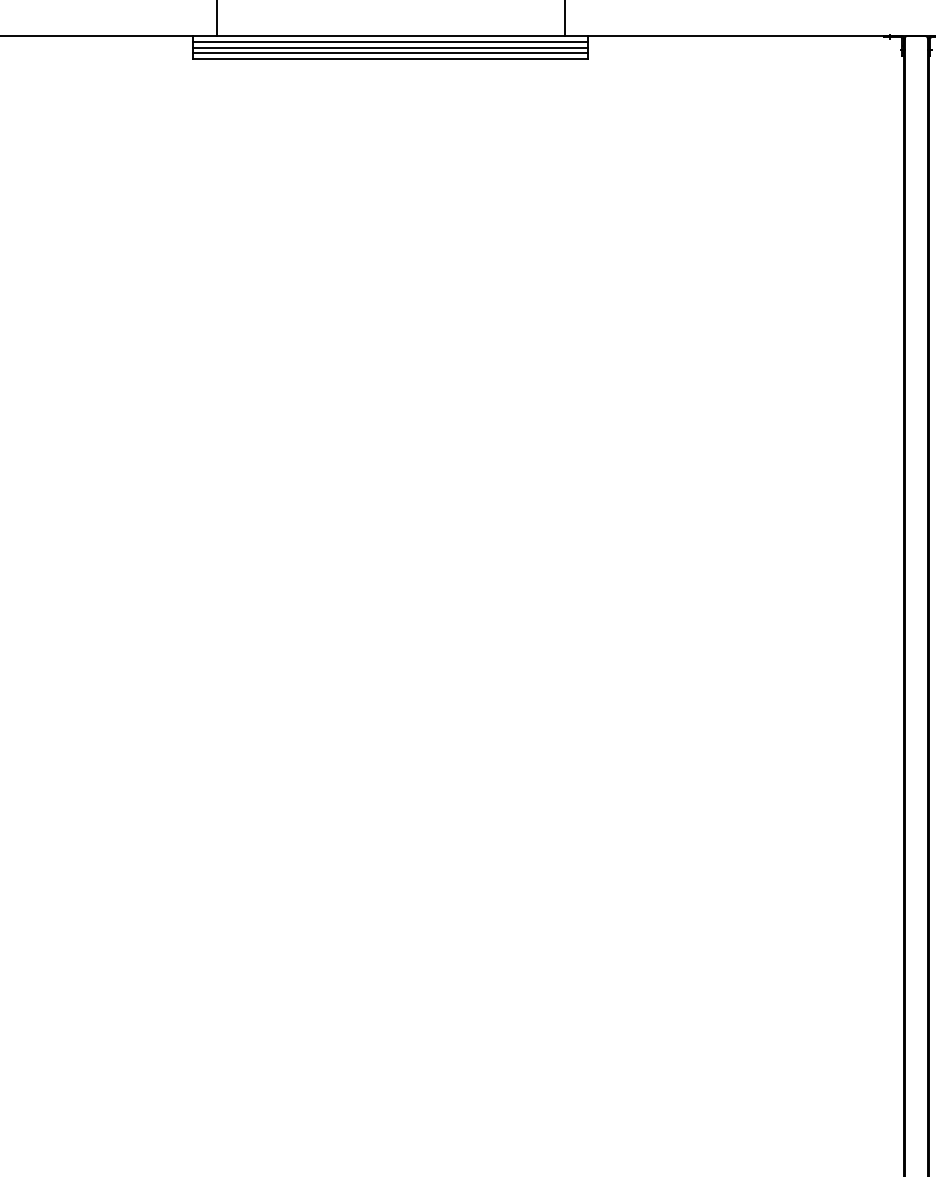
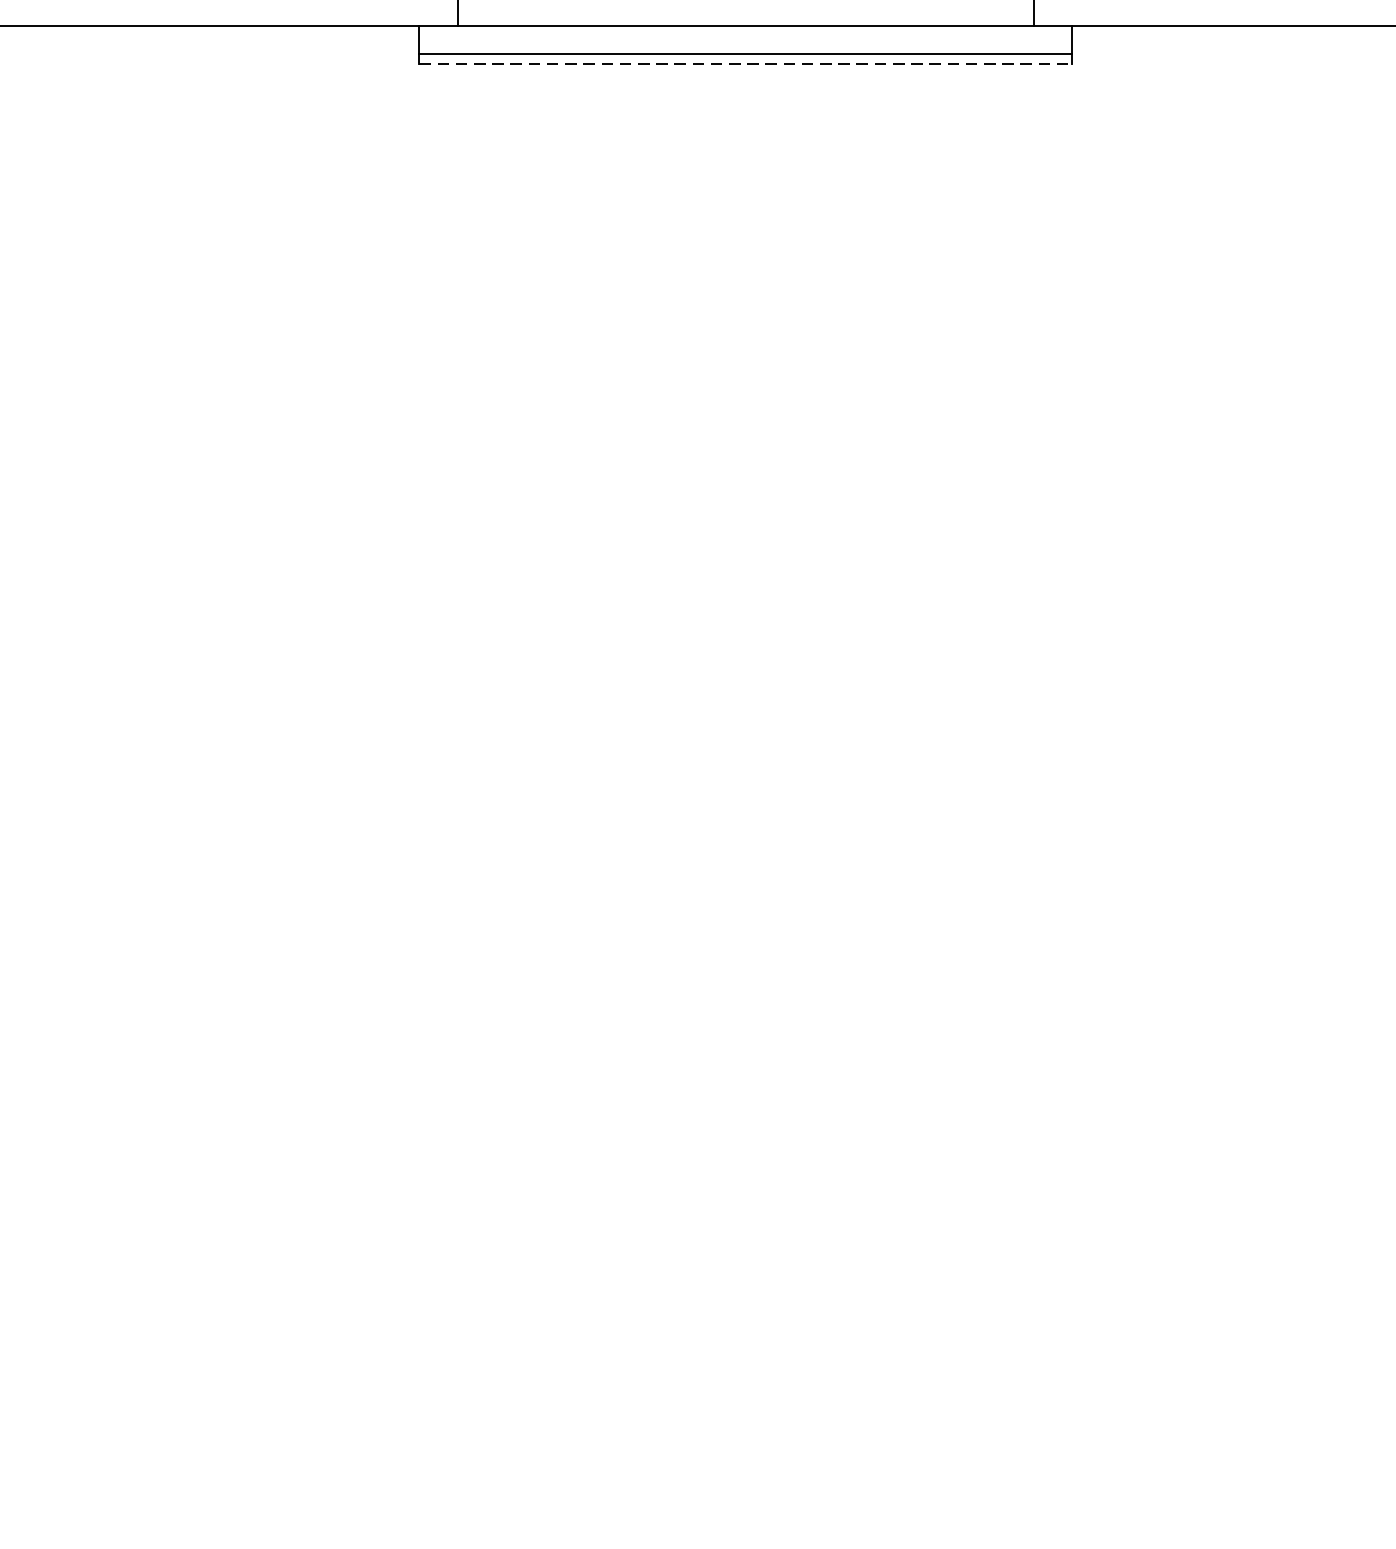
line: (390, 41) -> (745, 34), removed
line: (390, 47) -> (745, 44), removed
line: (391, 59) -> (747, 64), solid -> dashed

